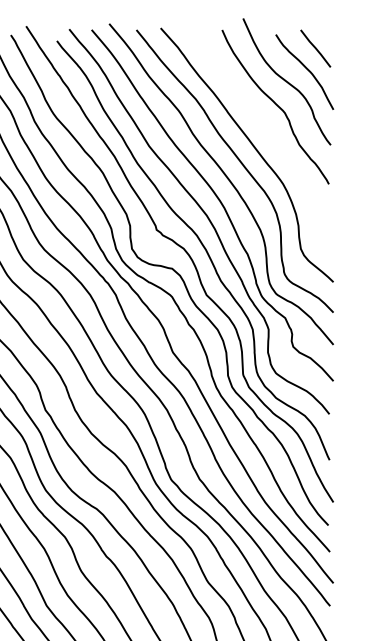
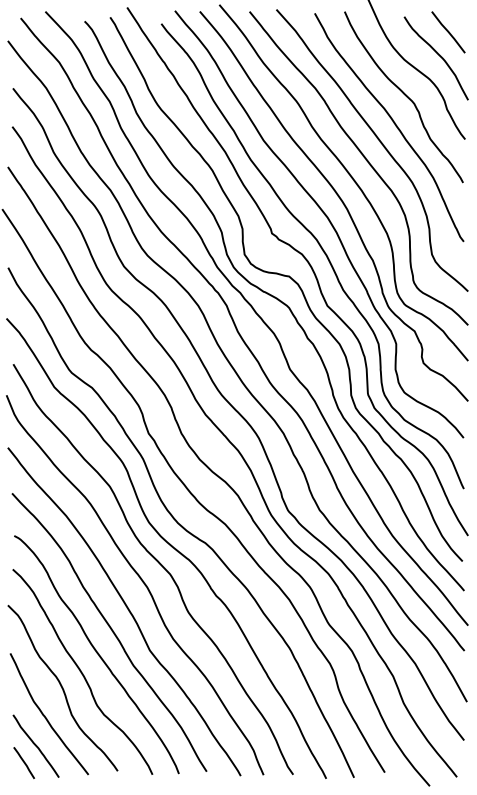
curve: (266, 130) -> (393, 123), added

